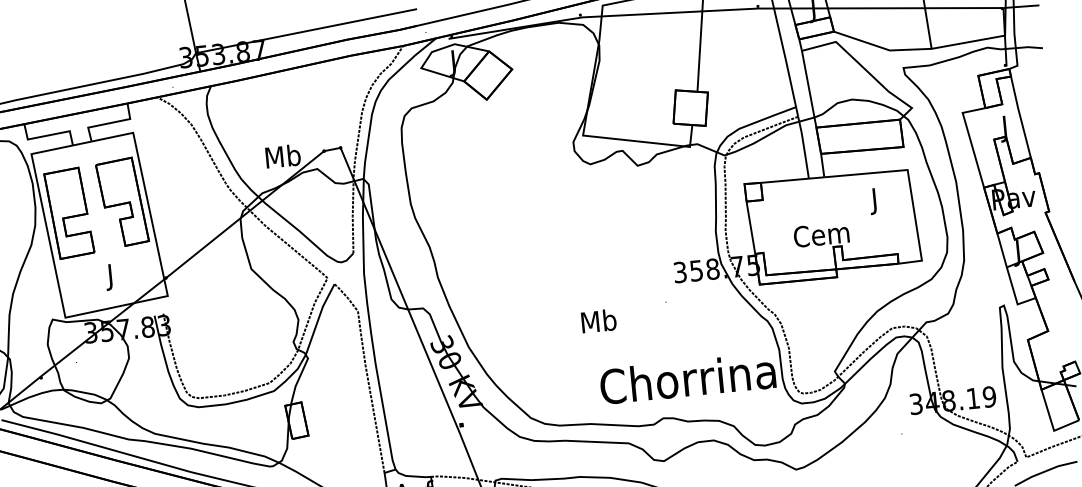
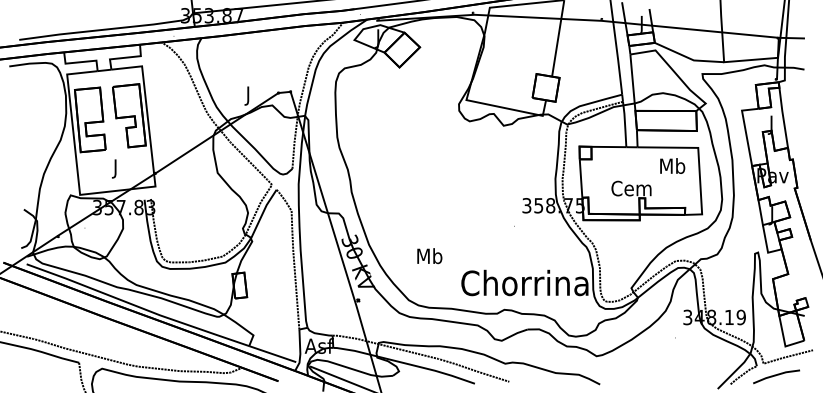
text: (283, 158) -> (248, 95), Mb -> J
text: (874, 200) -> (672, 167), J -> Mb
text: (598, 321) -> (429, 256), moved

